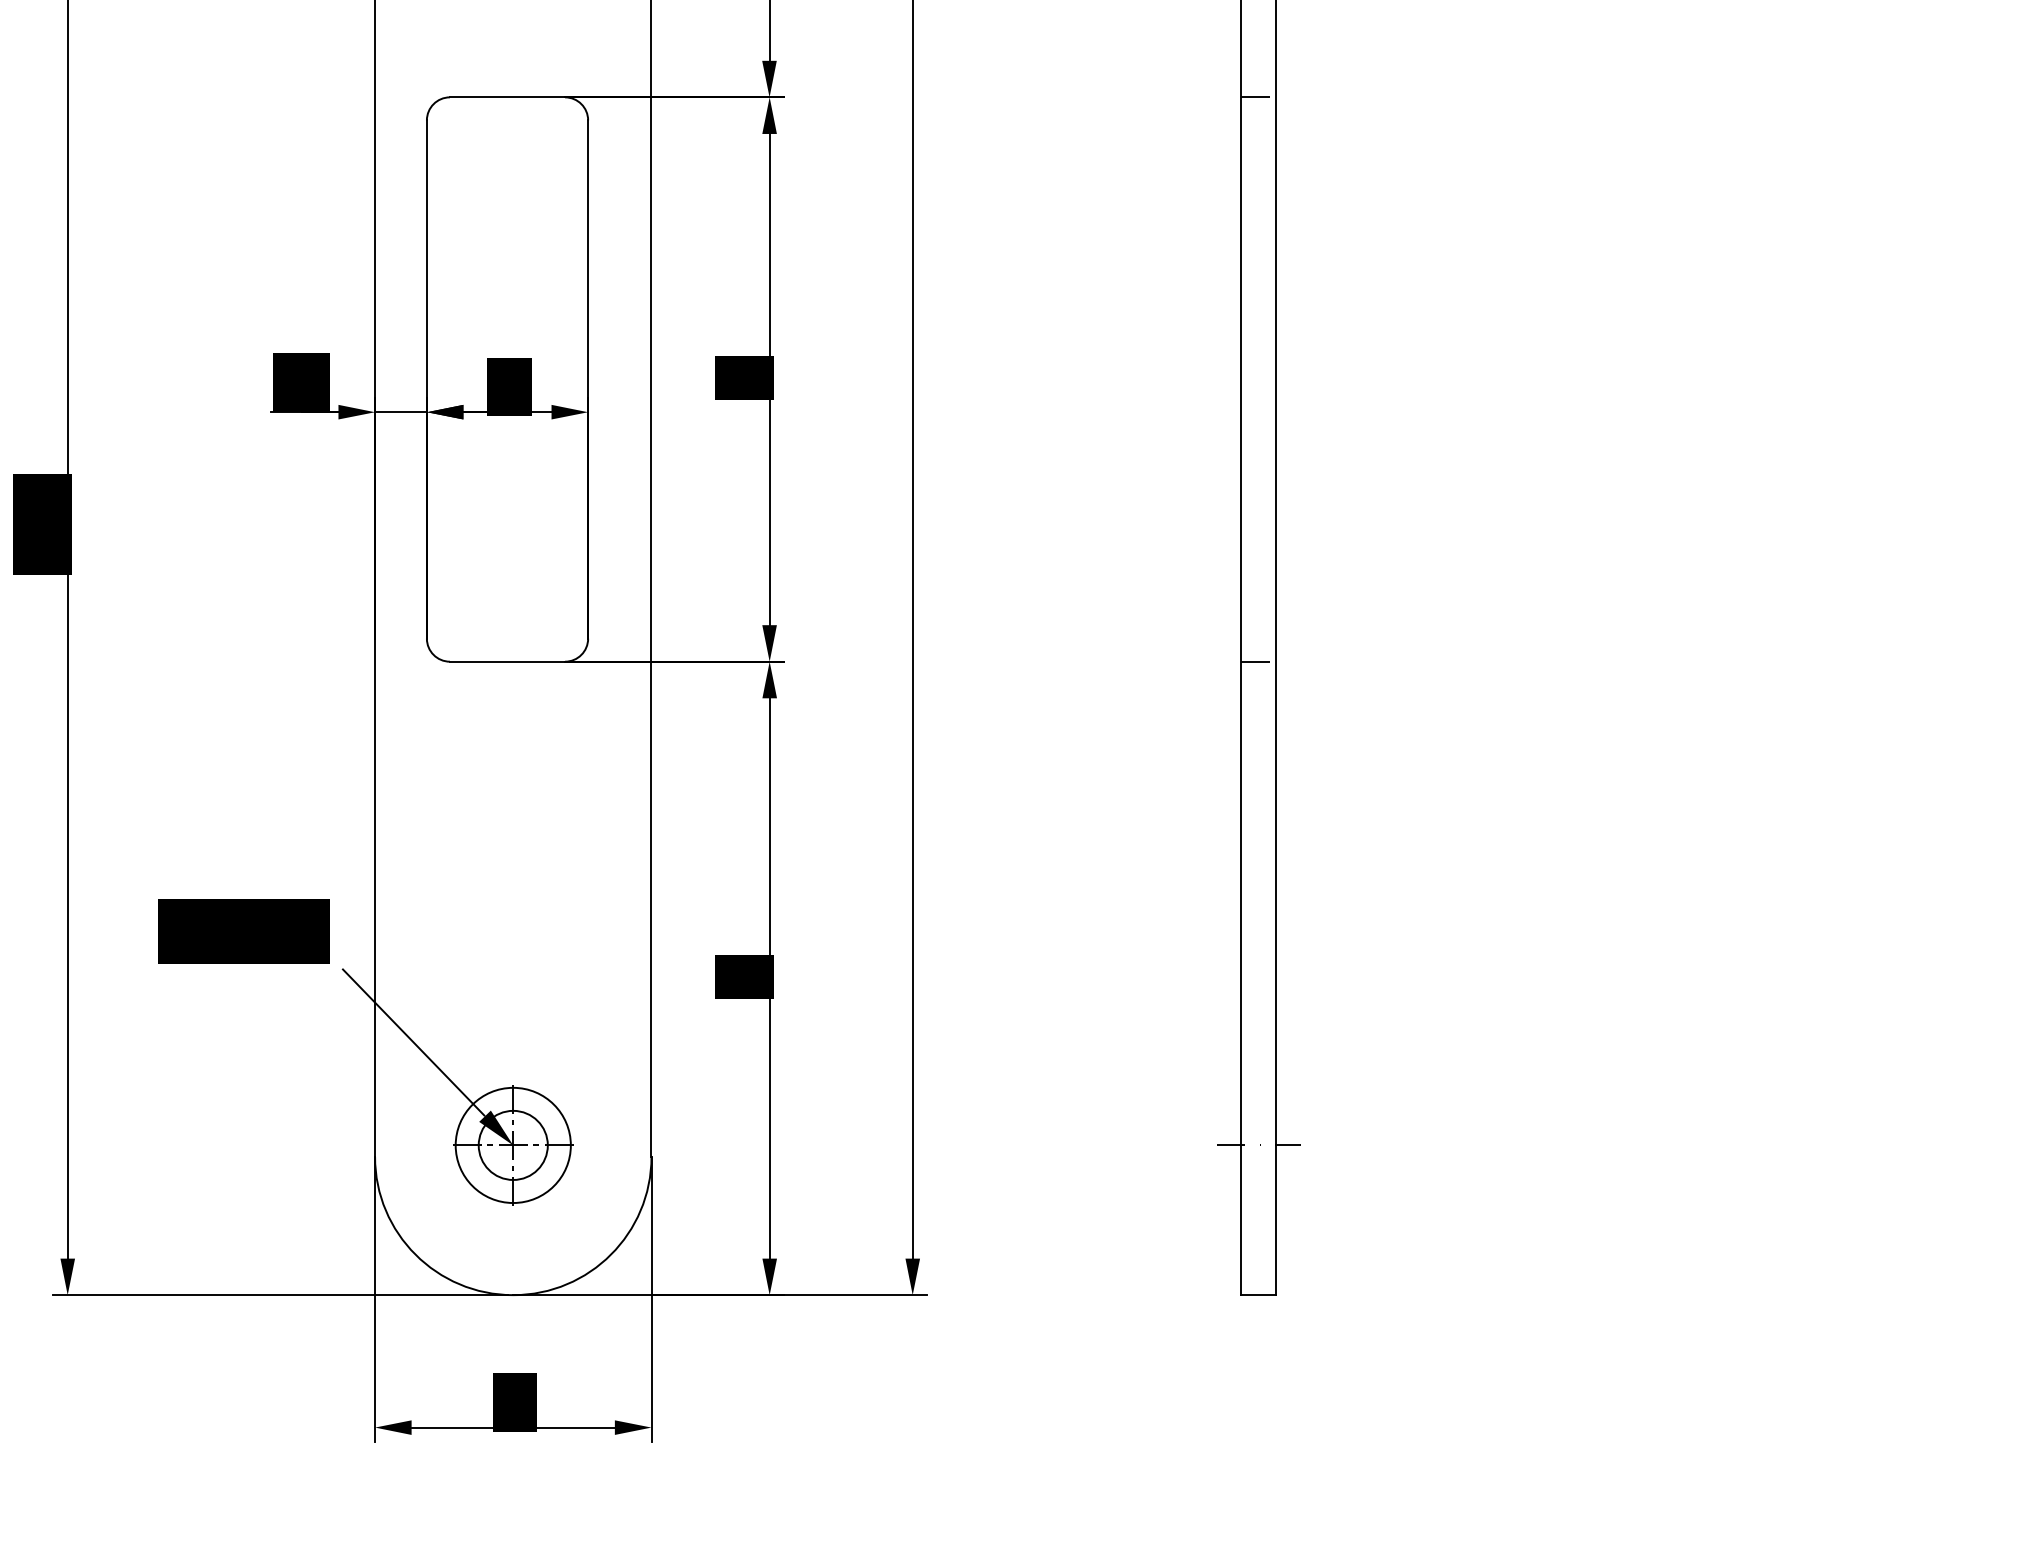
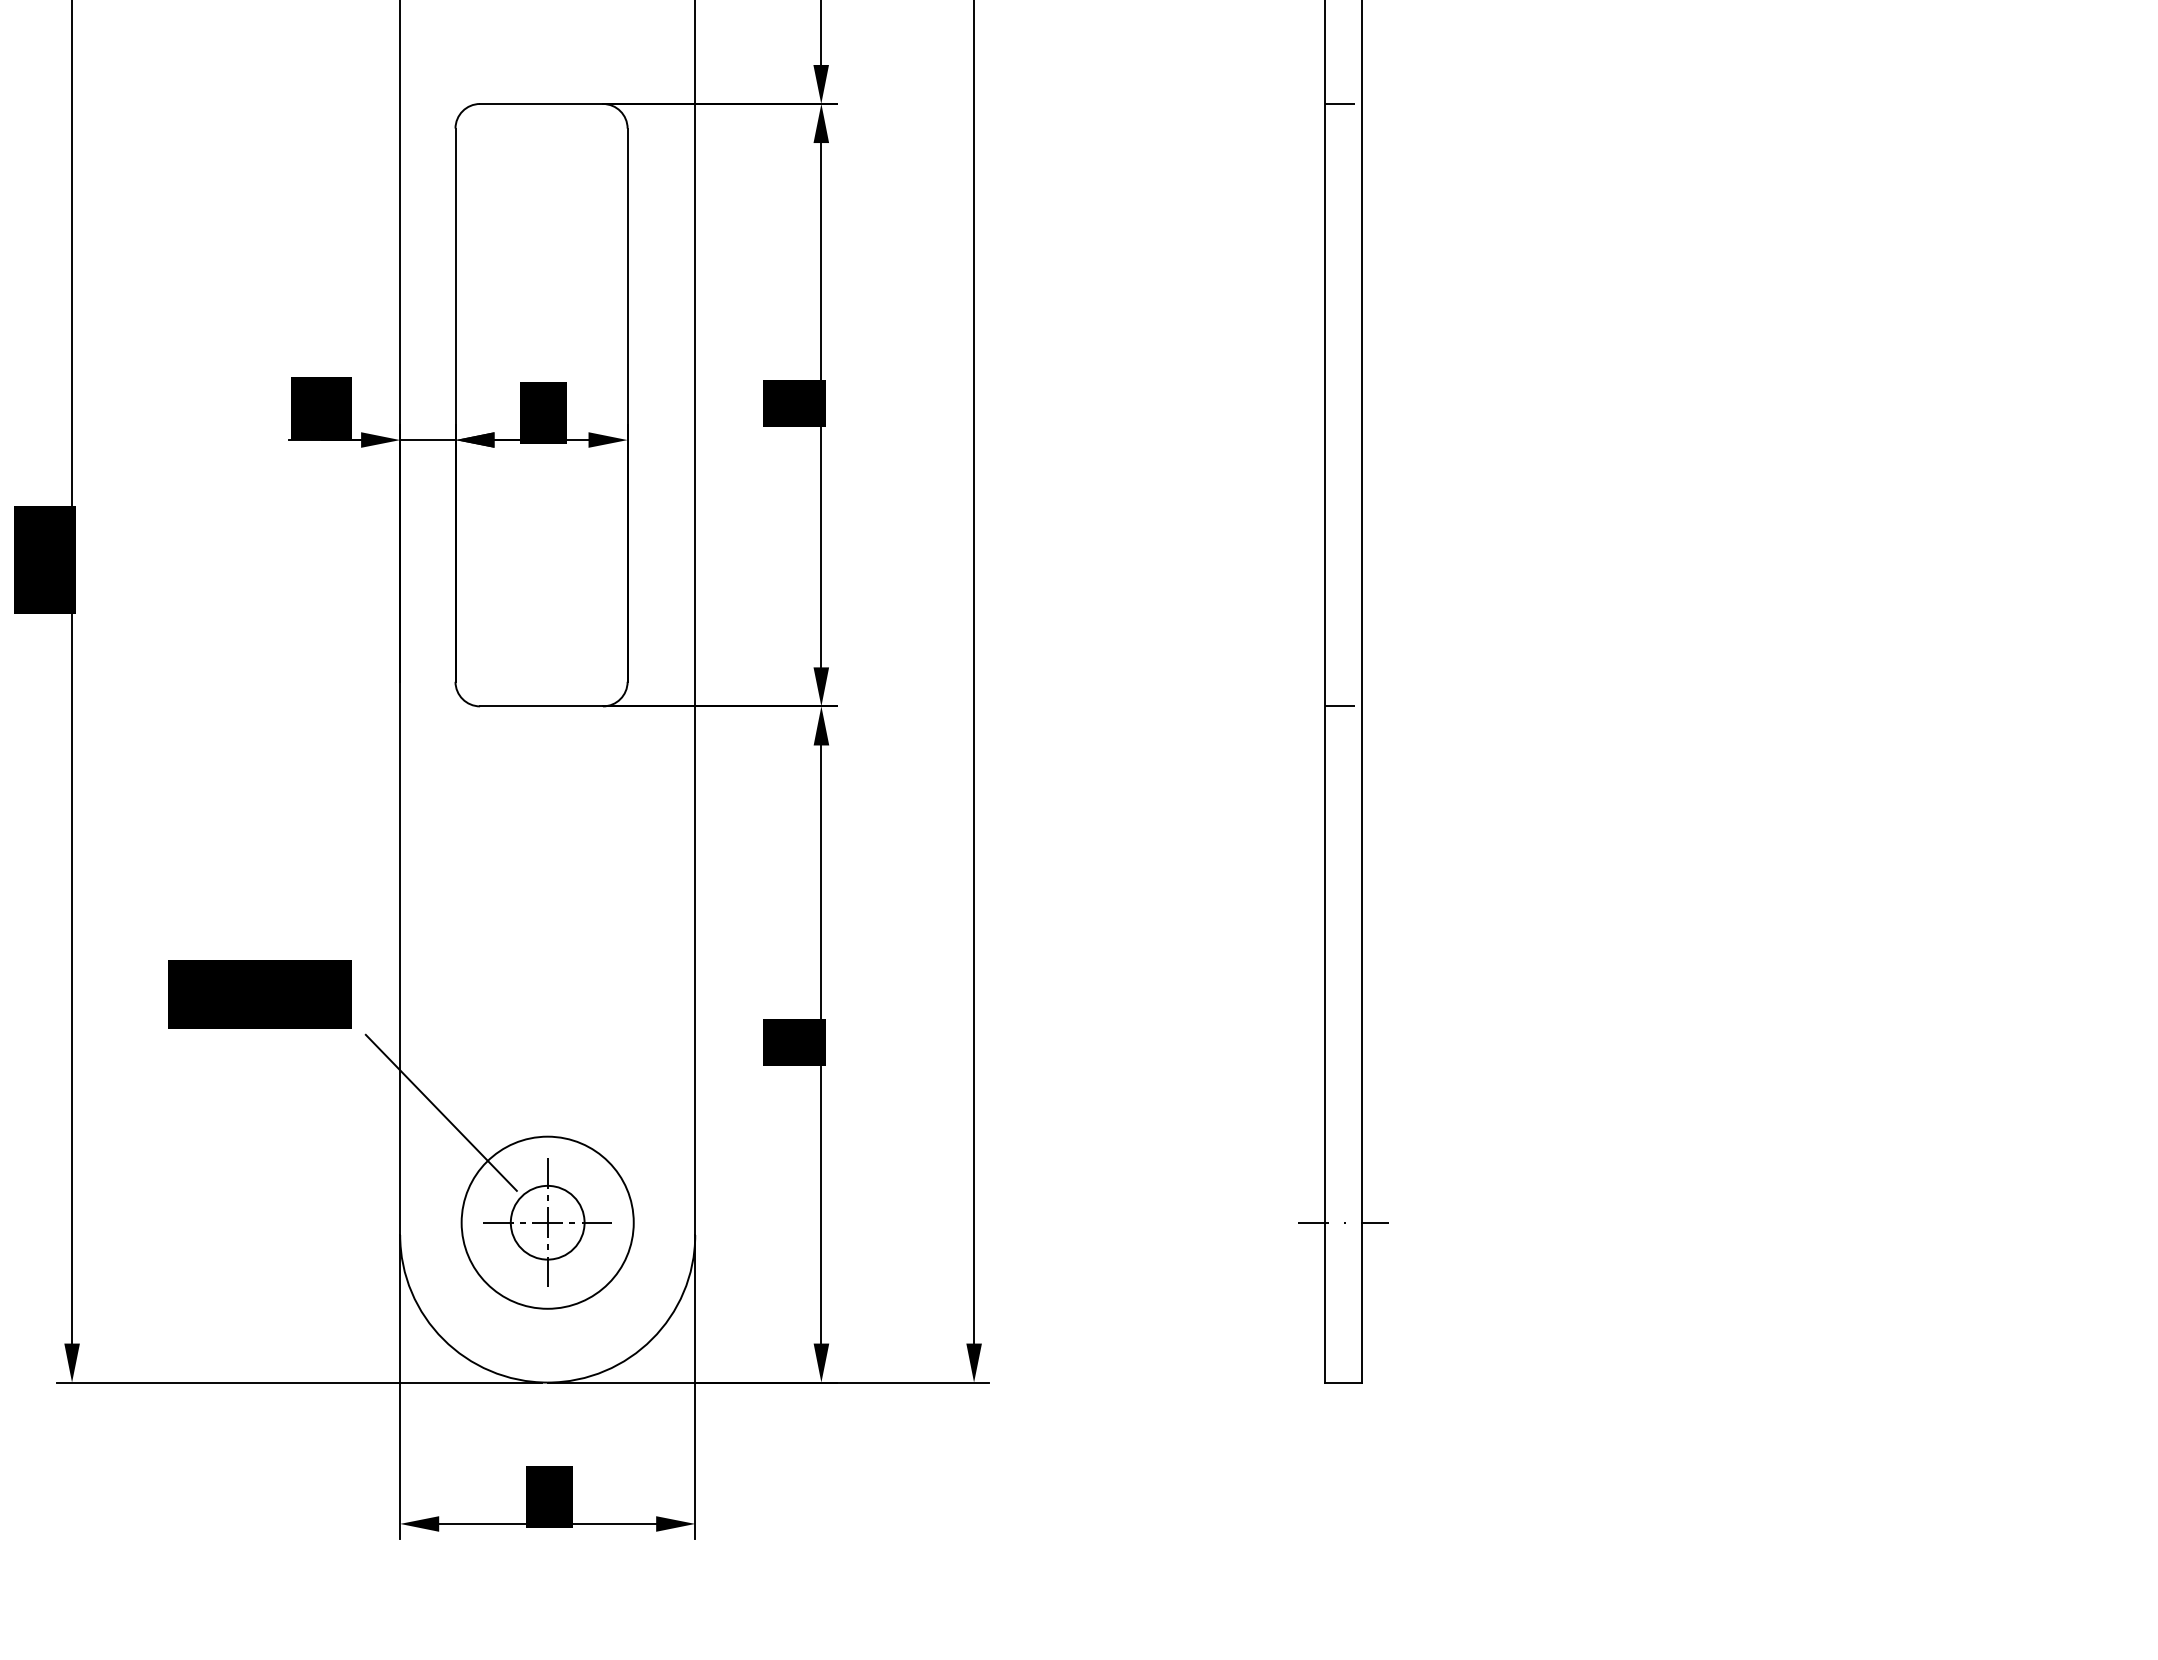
fill: (496, 1127) -> (529, 1203), removed
circle: (513, 1145) -> (547, 1222), size x1.4

